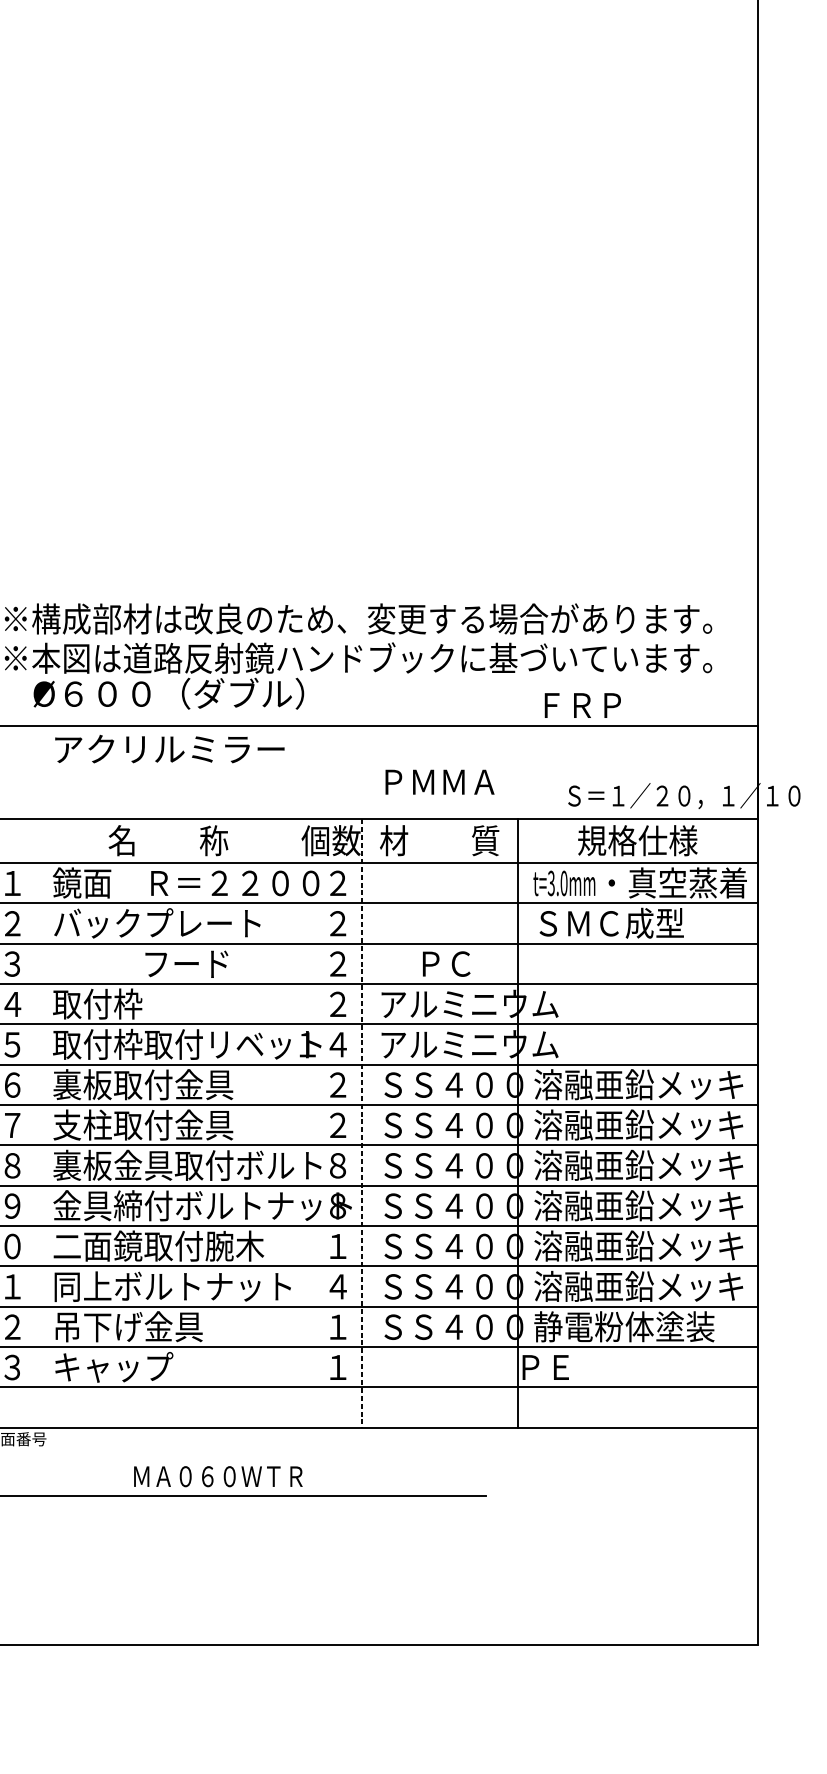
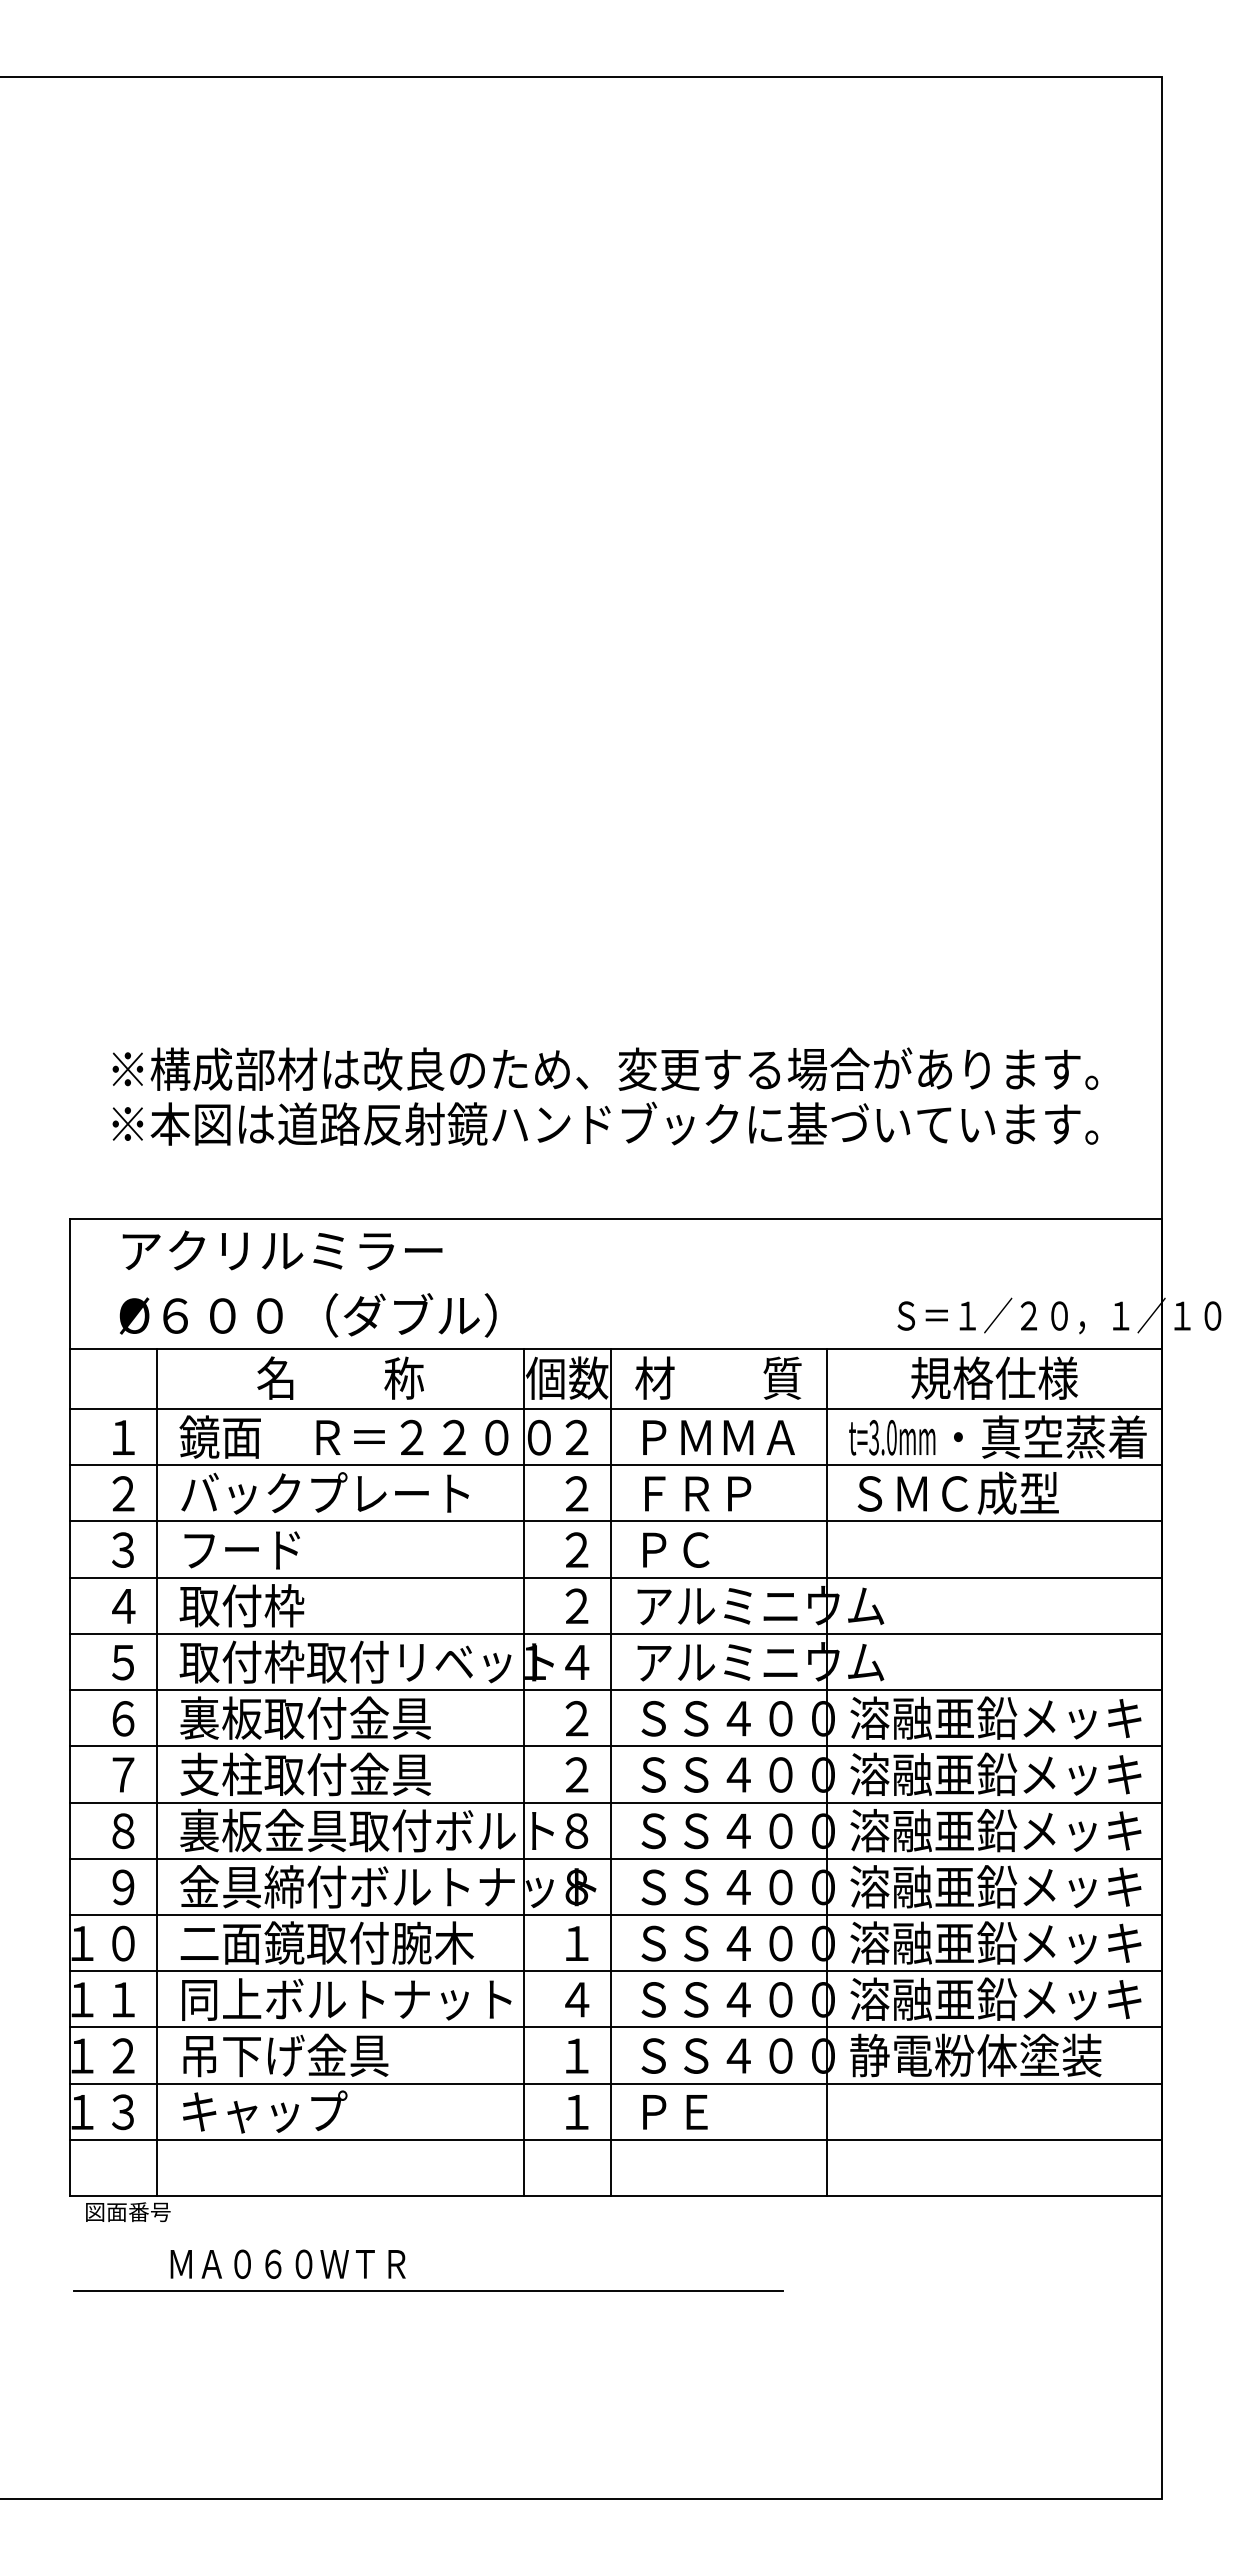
text: (168, 693) -> (307, 1315), moved
text: (583, 705) -> (698, 1493), moved
text: (169, 749) -> (282, 1250), moved
text: (439, 782) -> (718, 1437), moved
text: (446, 963) -> (676, 1549), moved
text: (186, 964) -> (241, 1550), moved
line: (36, 1123) -> (156, 1772), added
line: (300, 1123) -> (524, 1772), added
line: (362, 1123) -> (610, 1772), dashed -> solid
text: (545, 1367) -> (675, 2112), moved
text: (217, 1476) -> (287, 2263), moved

